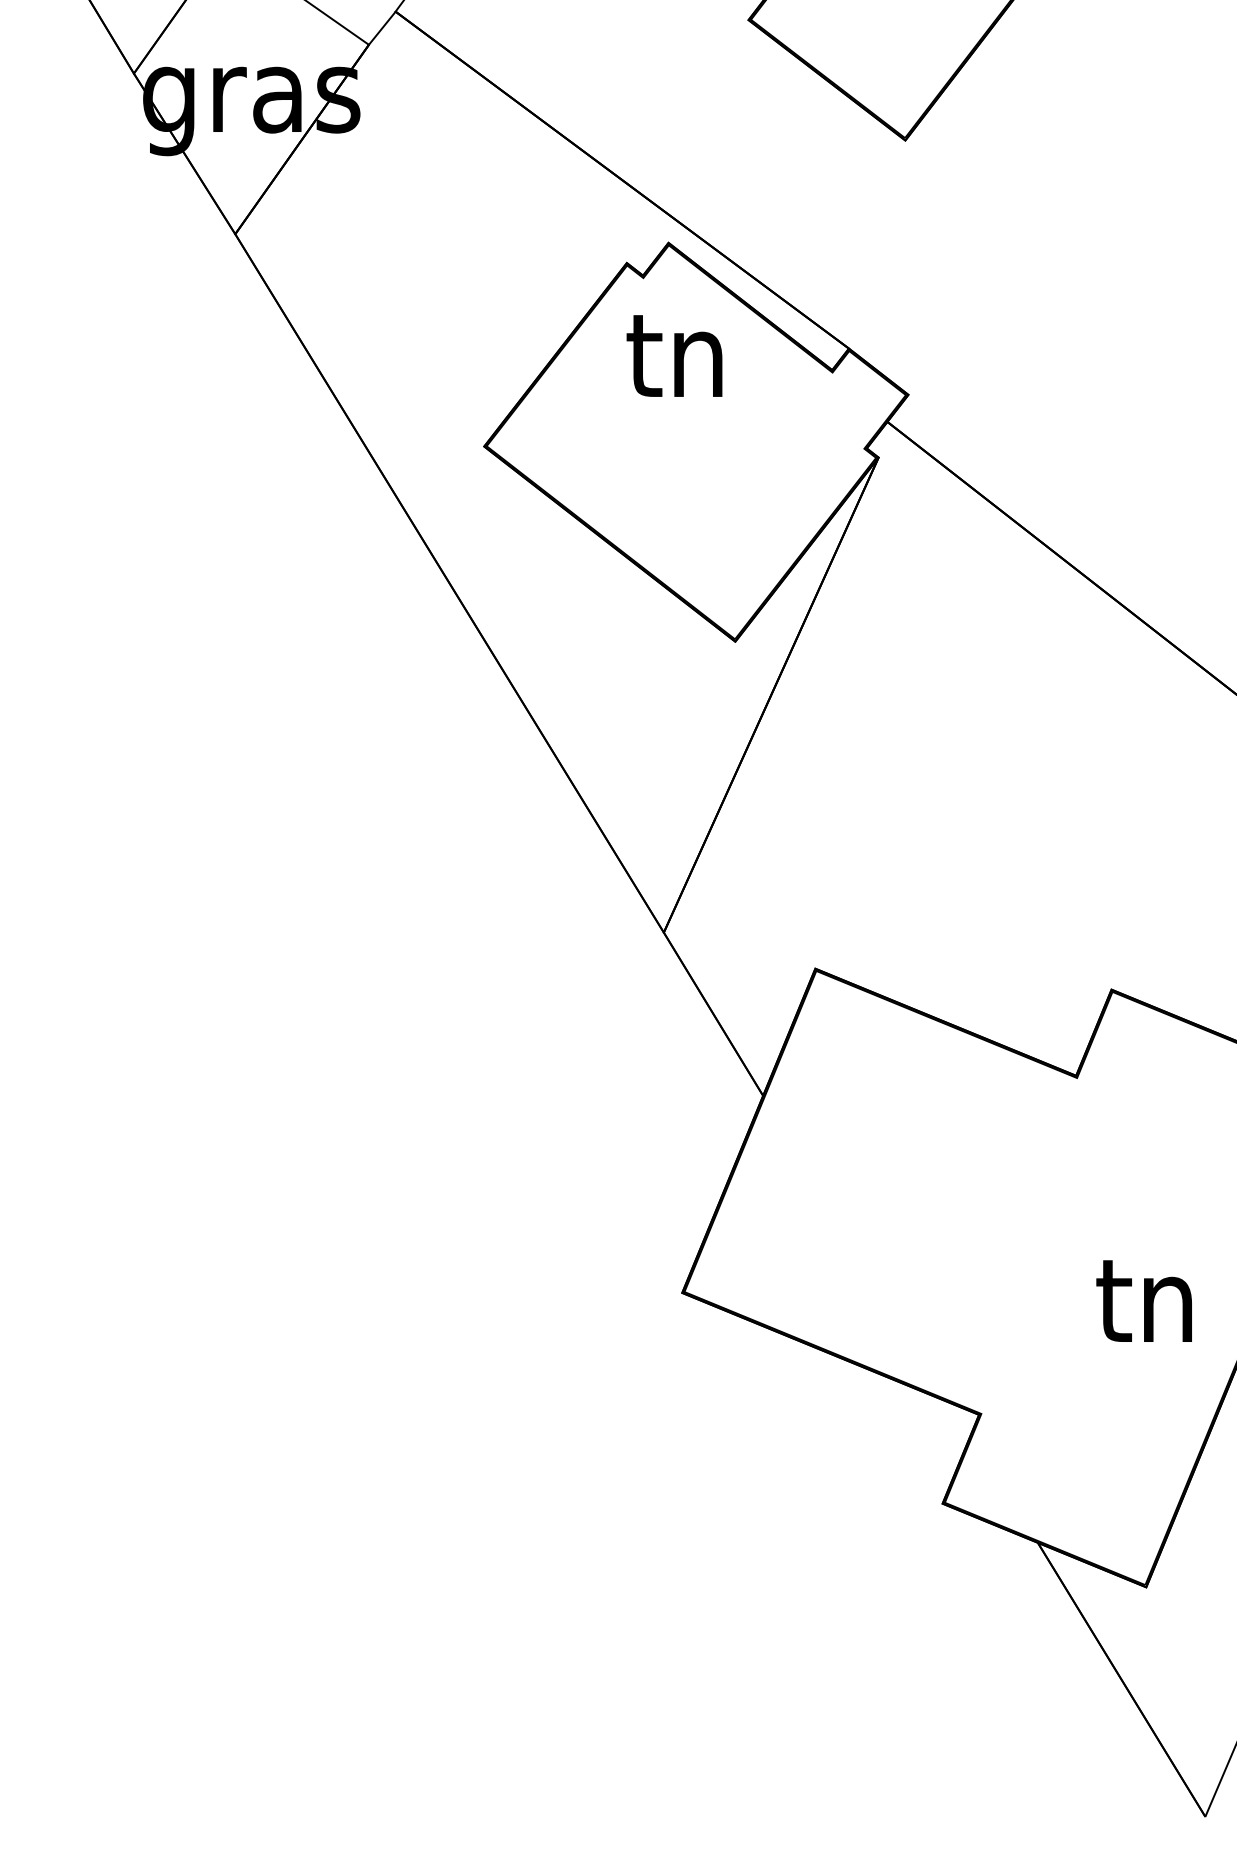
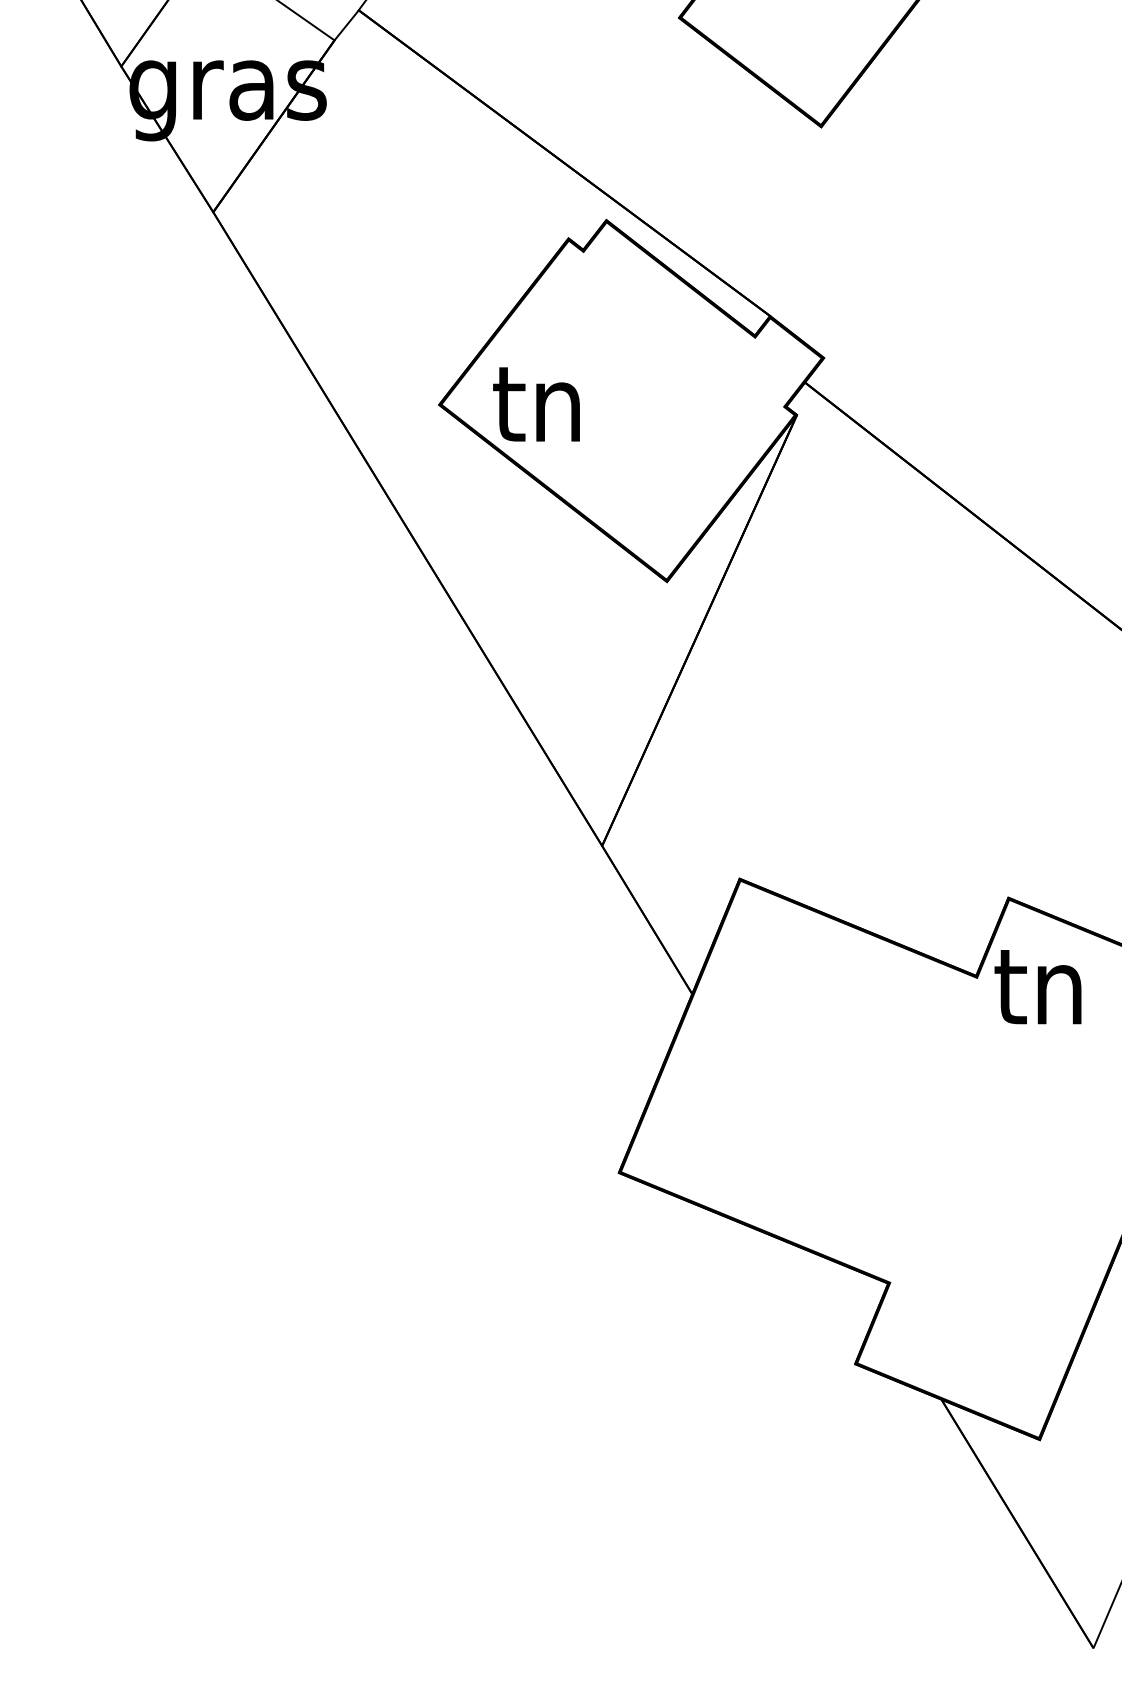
text: (674, 355) -> (536, 403), moved
text: (1143, 1300) -> (1037, 986), moved

